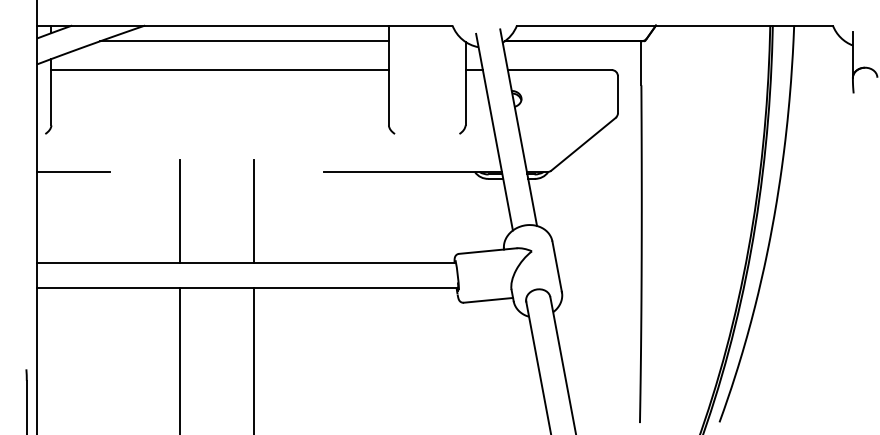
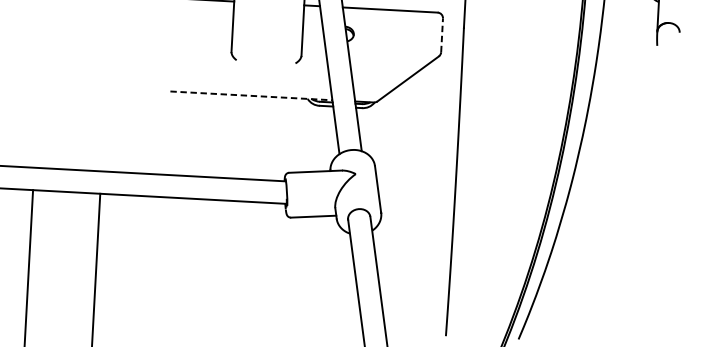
line: (617, 94) -> (441, 35), solid -> dashed
line: (413, 172) -> (251, 96), solid -> dashed
line: (180, 211) -> (37, 120), removed
line: (253, 211) -> (103, 123), removed

